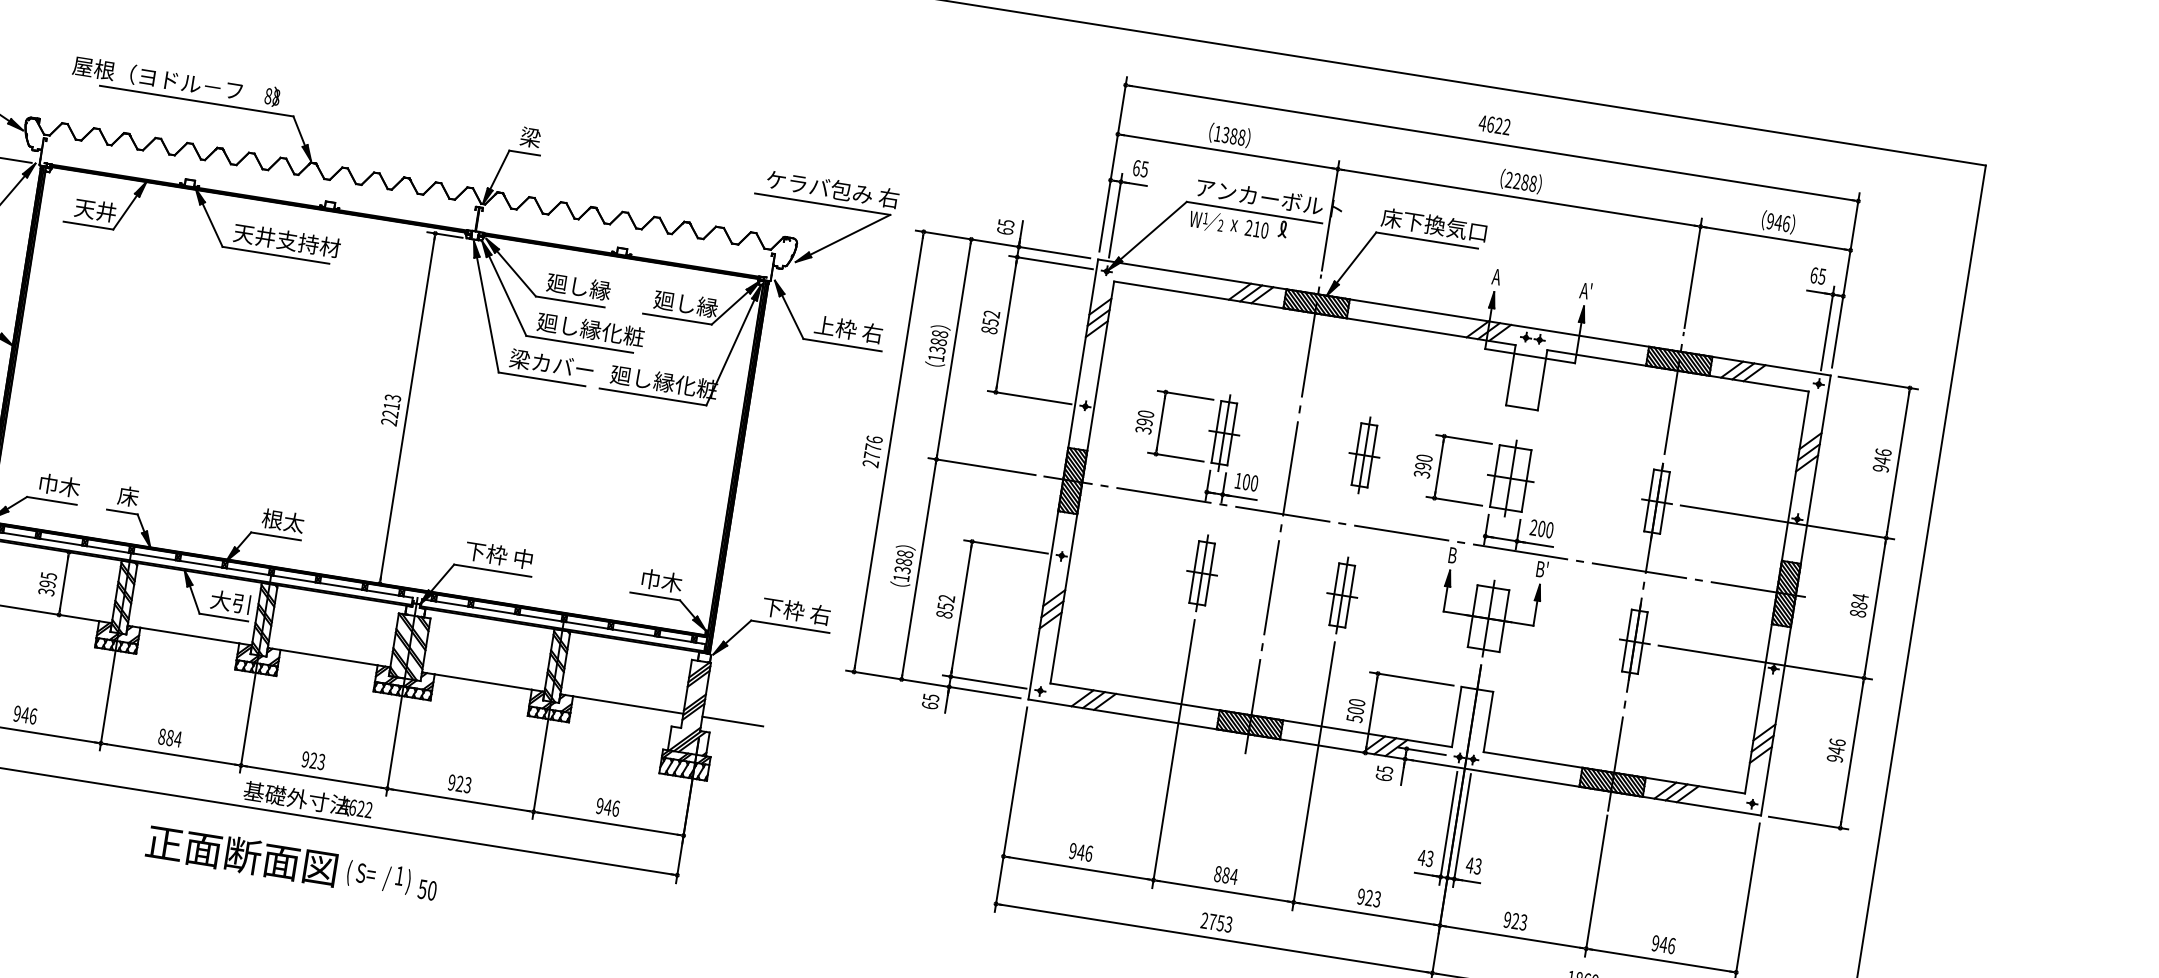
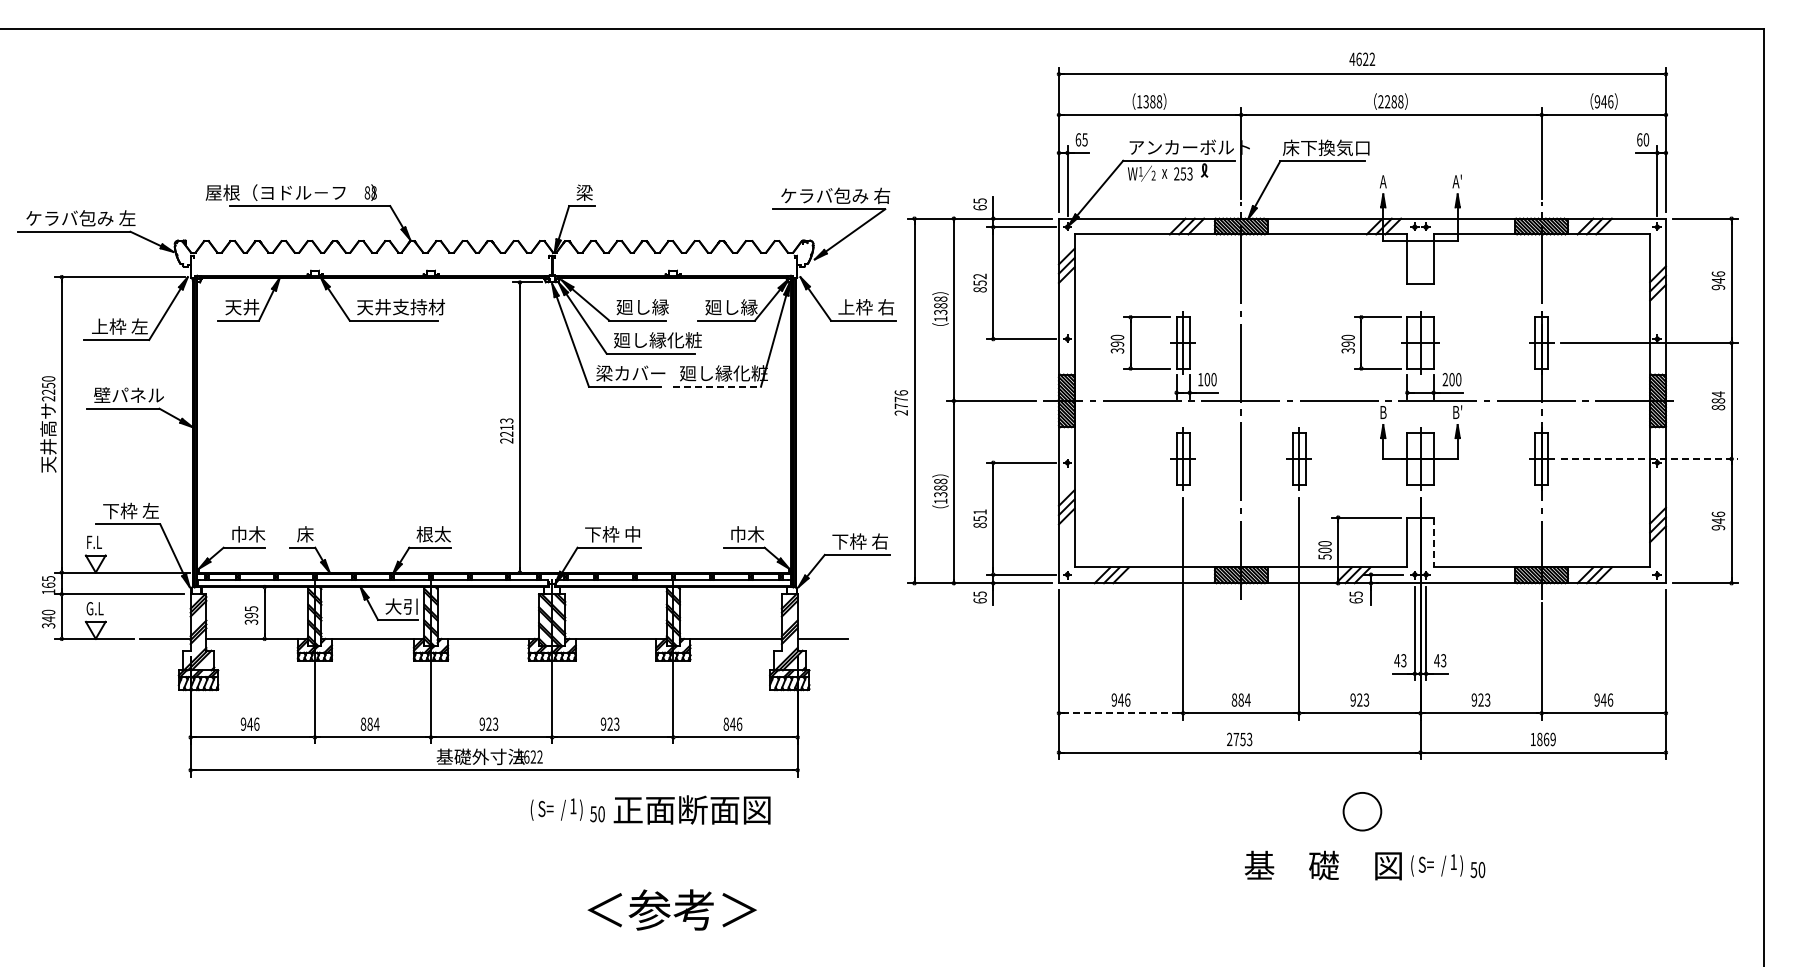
text: (1260, 229) -> (1186, 173), 210 -> 253
text: (1822, 276) -> (1646, 139), 65 -> 60
line: (653, 396) -> (717, 386), solid -> dashed
part: (1363, 454) -> (1298, 342), removed
text: (946, 597) -> (979, 511), 852 -> 851
line: (1766, 662) -> (1650, 458), solid -> dashed
line: (1488, 721) -> (1433, 542), solid -> dashed
text: (599, 805) -> (725, 723), 946 -> 846
text: (241, 854) -> (691, 809), moved
line: (1079, 868) -> (1121, 713), solid -> dashed

